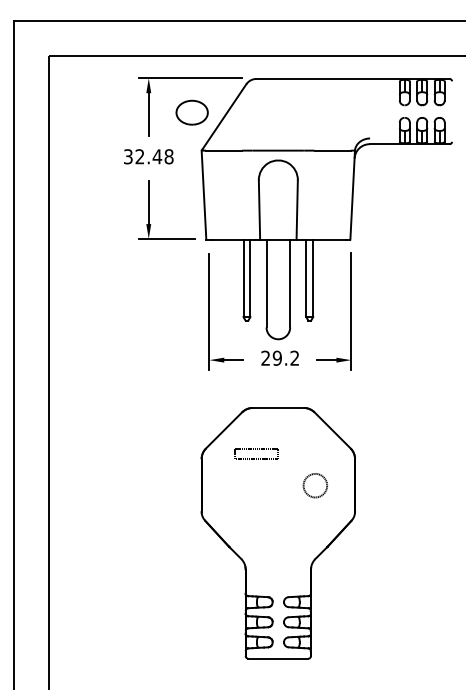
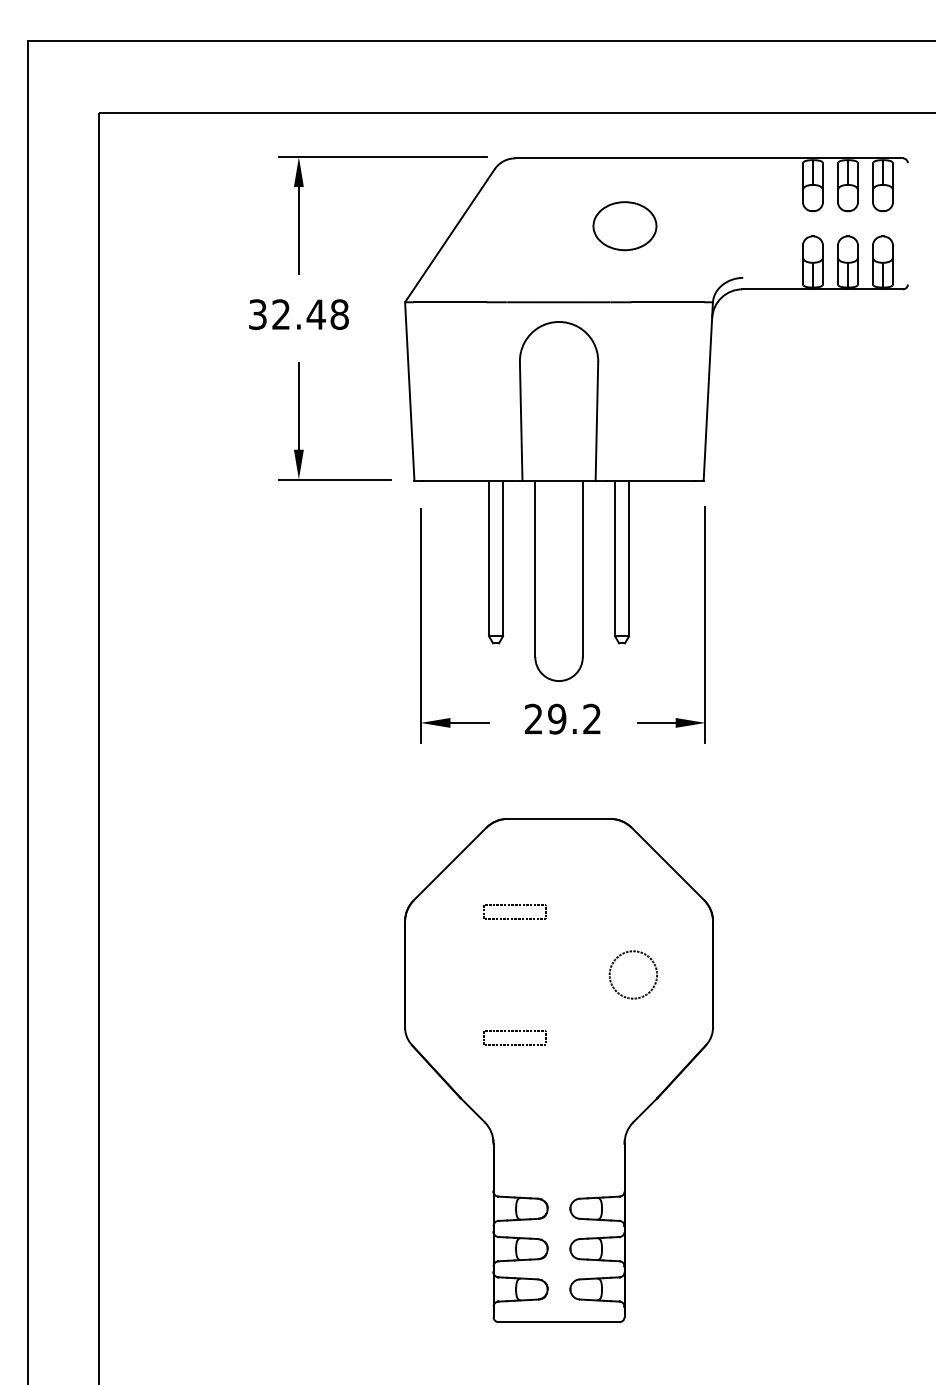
part: (191, 112) -> (623, 225), moved
part: (256, 454) -> (515, 912), size x0.71
part: (256, 517) -> (515, 1038), added

